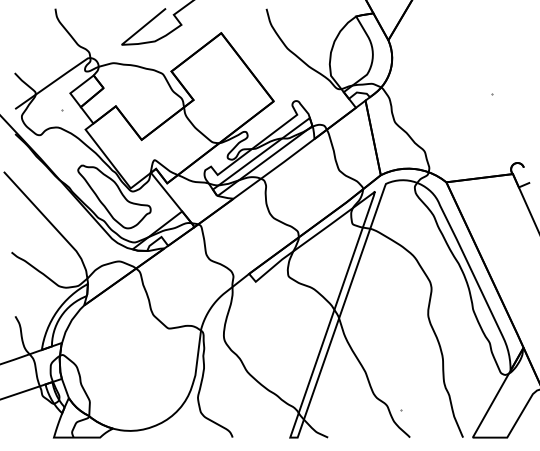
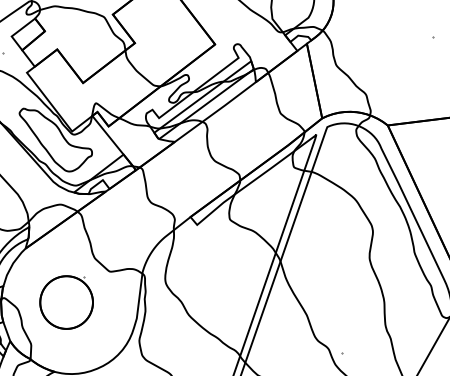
part: (125, 359) -> (66, 302), added

